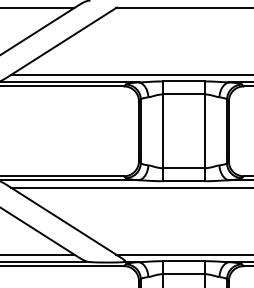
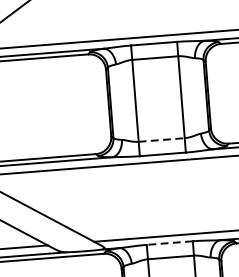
line: (183, 168) -> (161, 140), solid -> dashed
line: (183, 261) -> (169, 243), solid -> dashed

